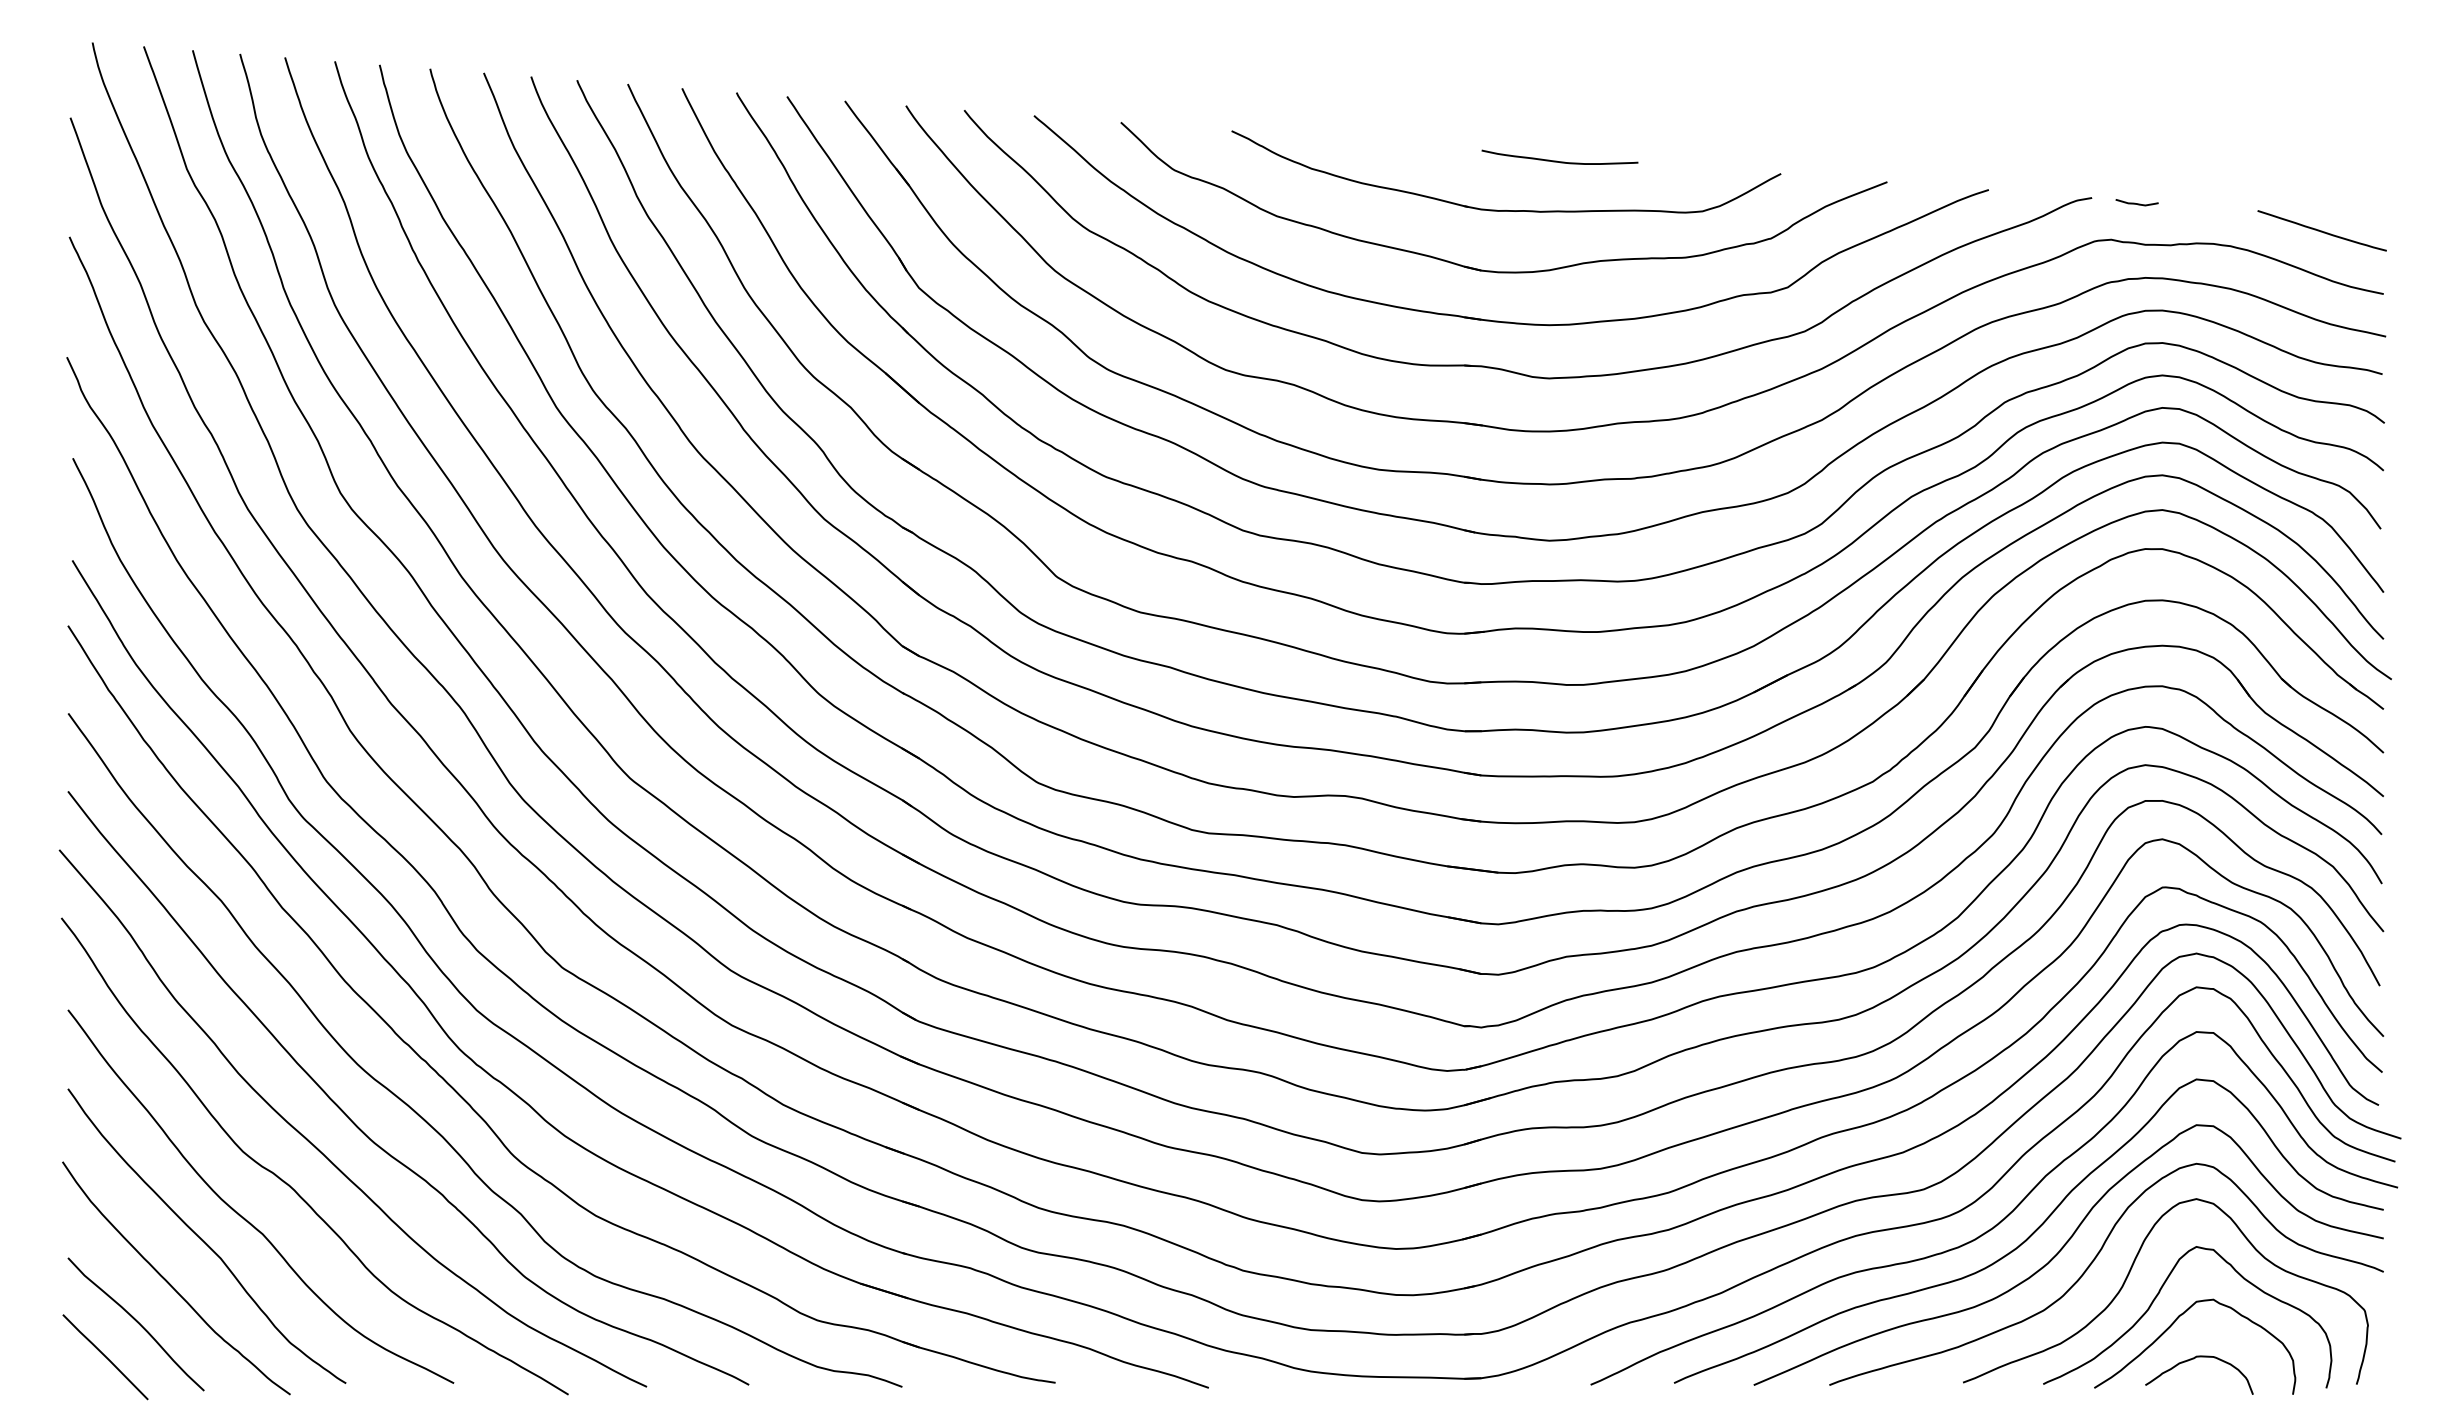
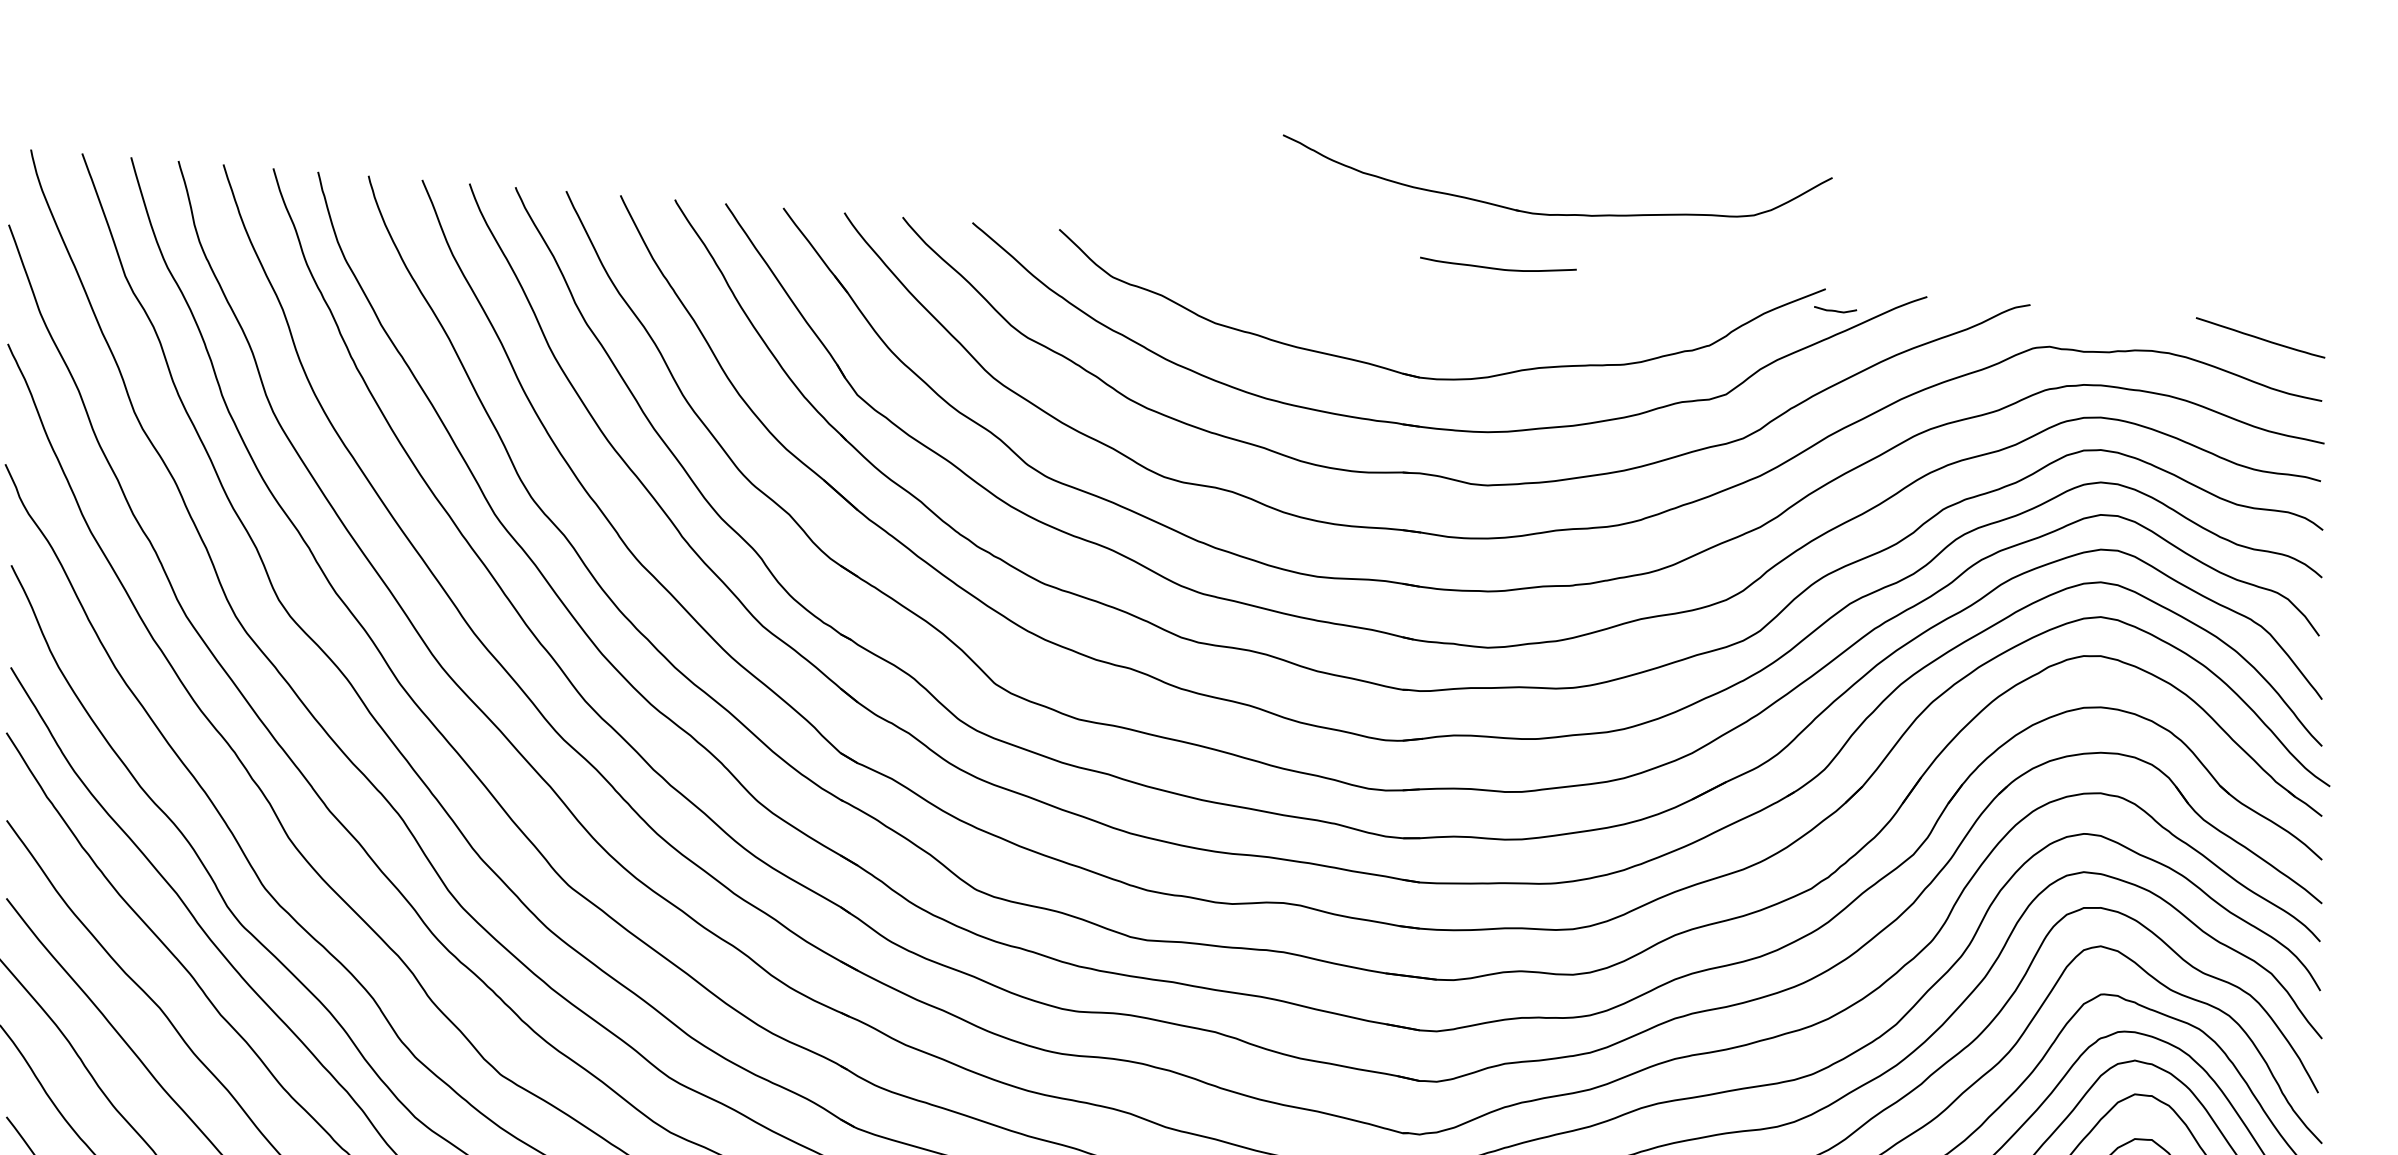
curve: (2136, 203) -> (1834, 310), moved
part: (1506, 210) -> (1557, 214), moved

